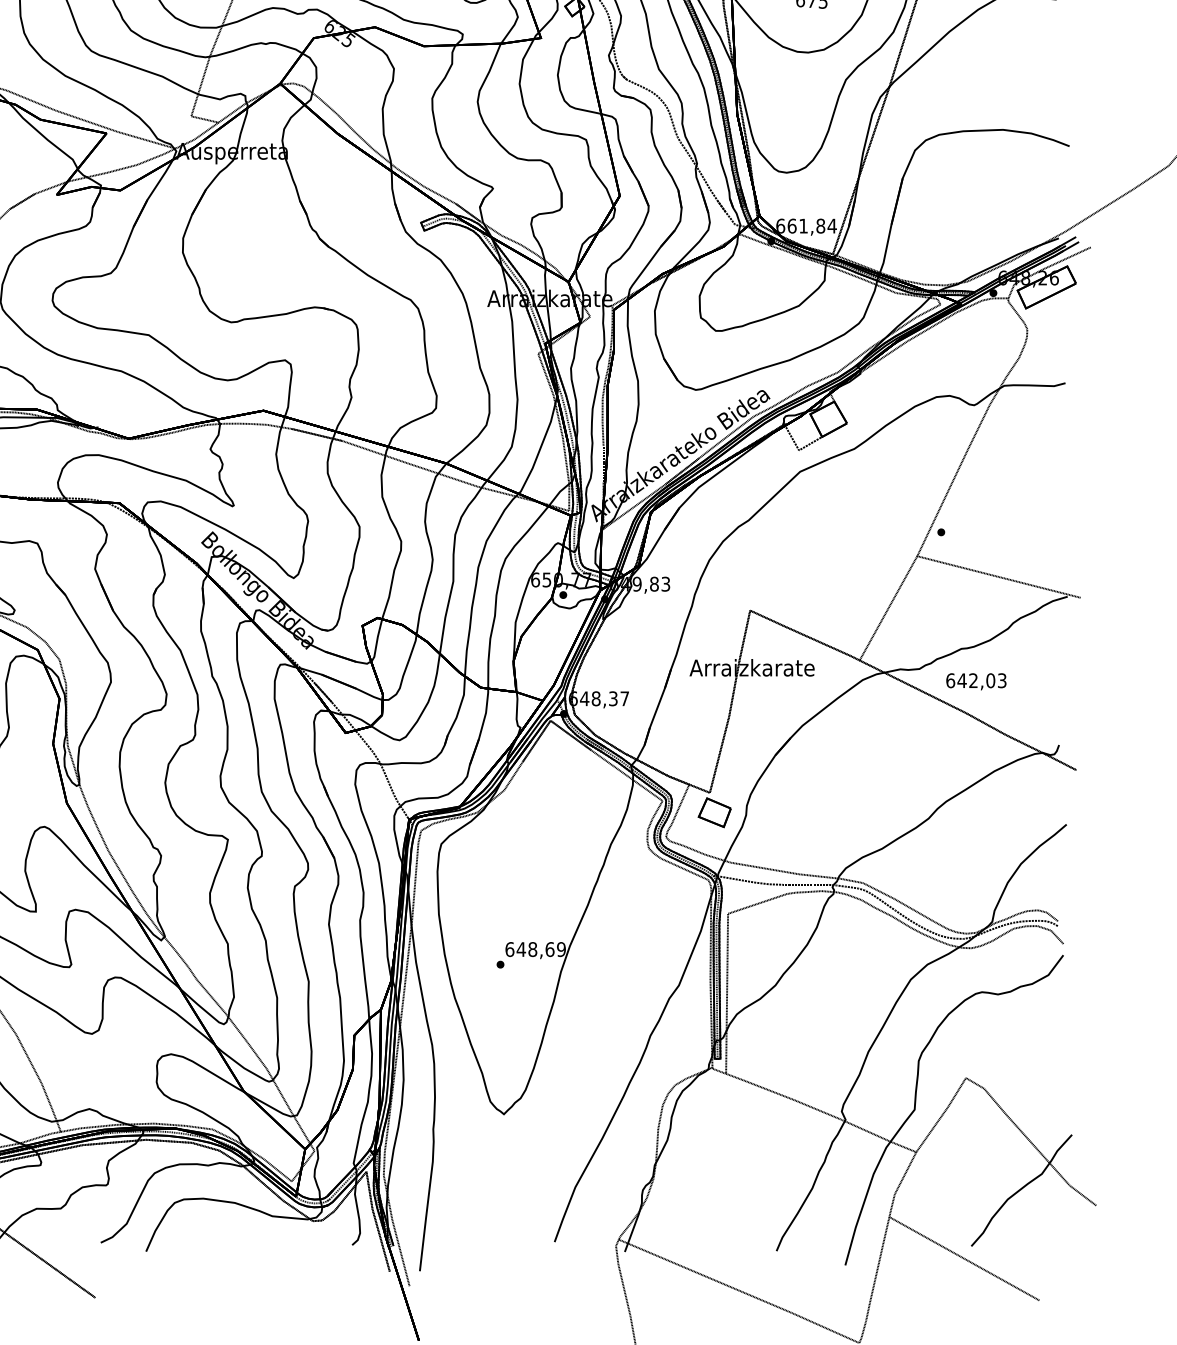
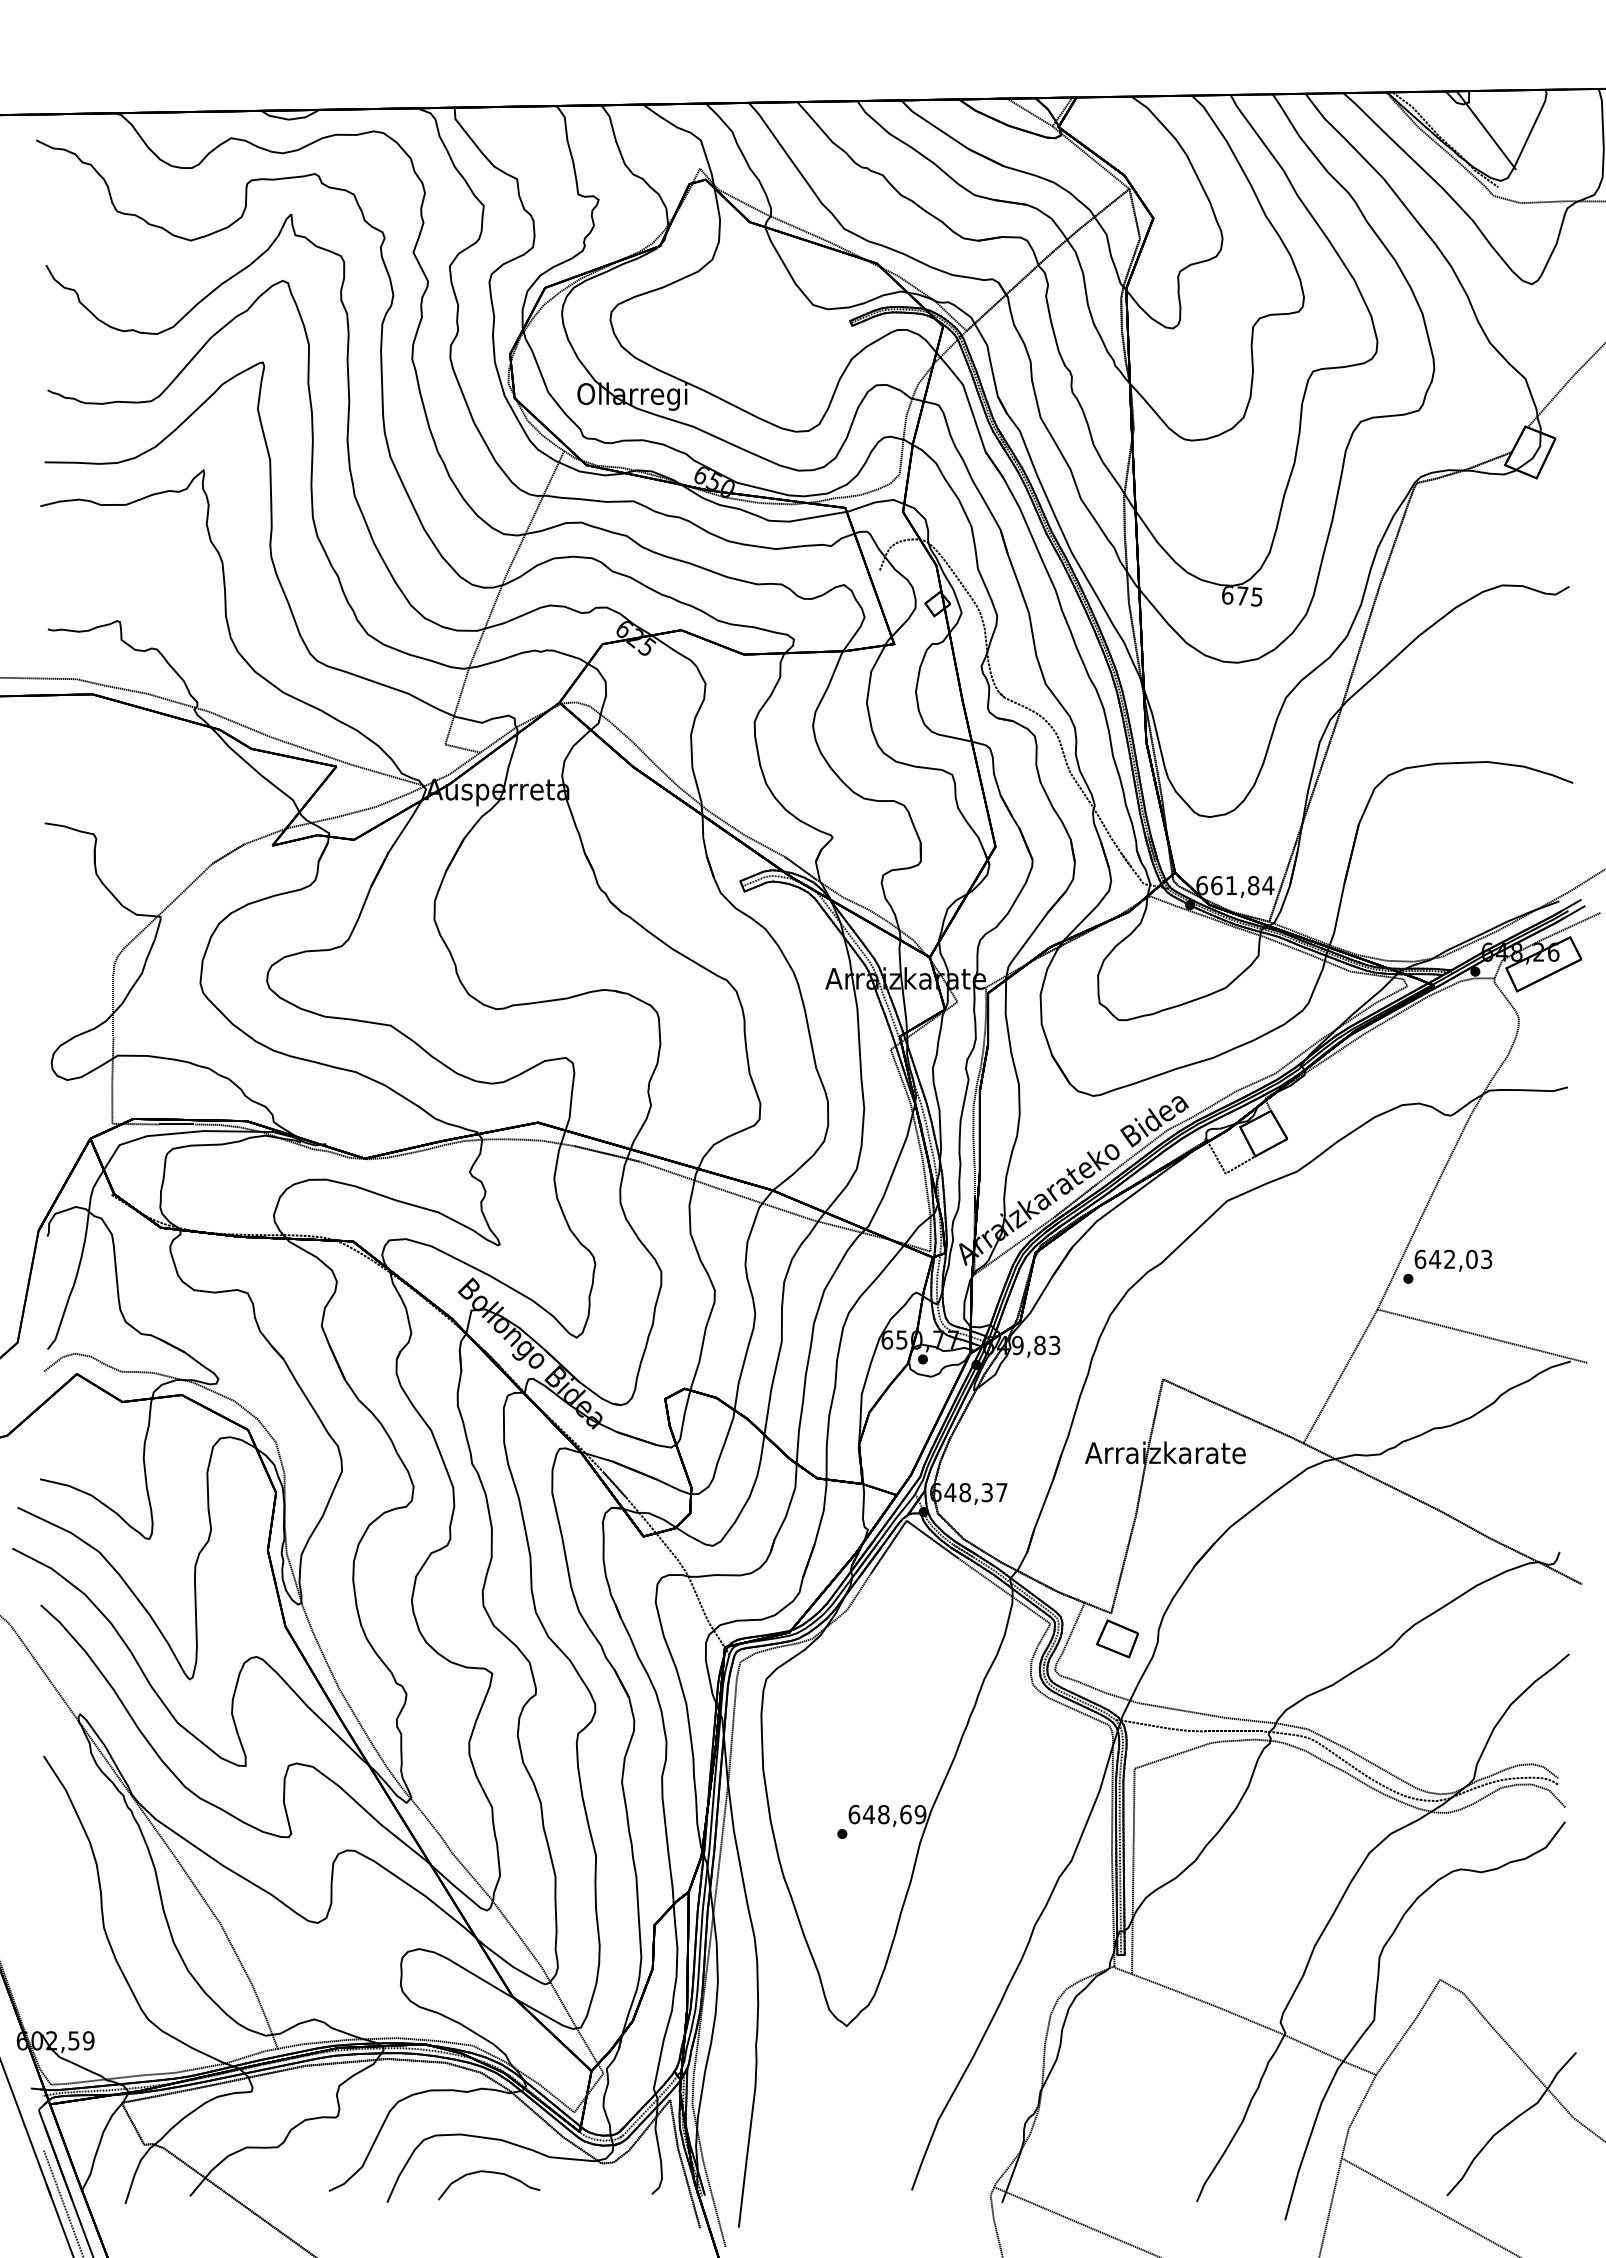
text: (976, 681) -> (1453, 1260), moved
curve: (227, 1229) -> (491, 2173), added

